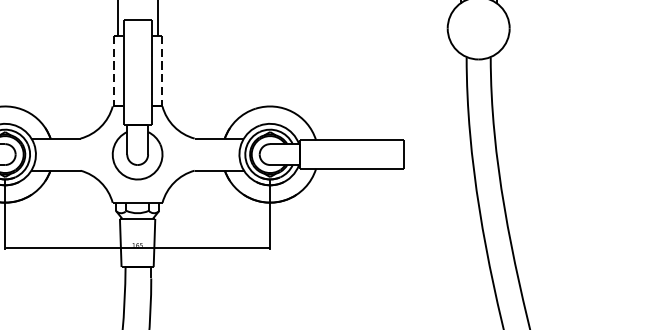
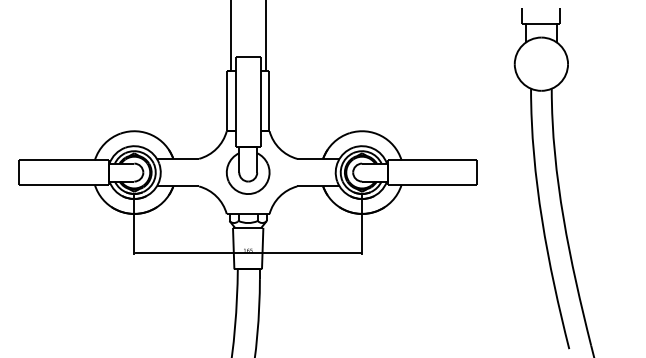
line: (113, 71) -> (227, 101), dashed -> solid
line: (161, 71) -> (268, 101), dashed -> solid

